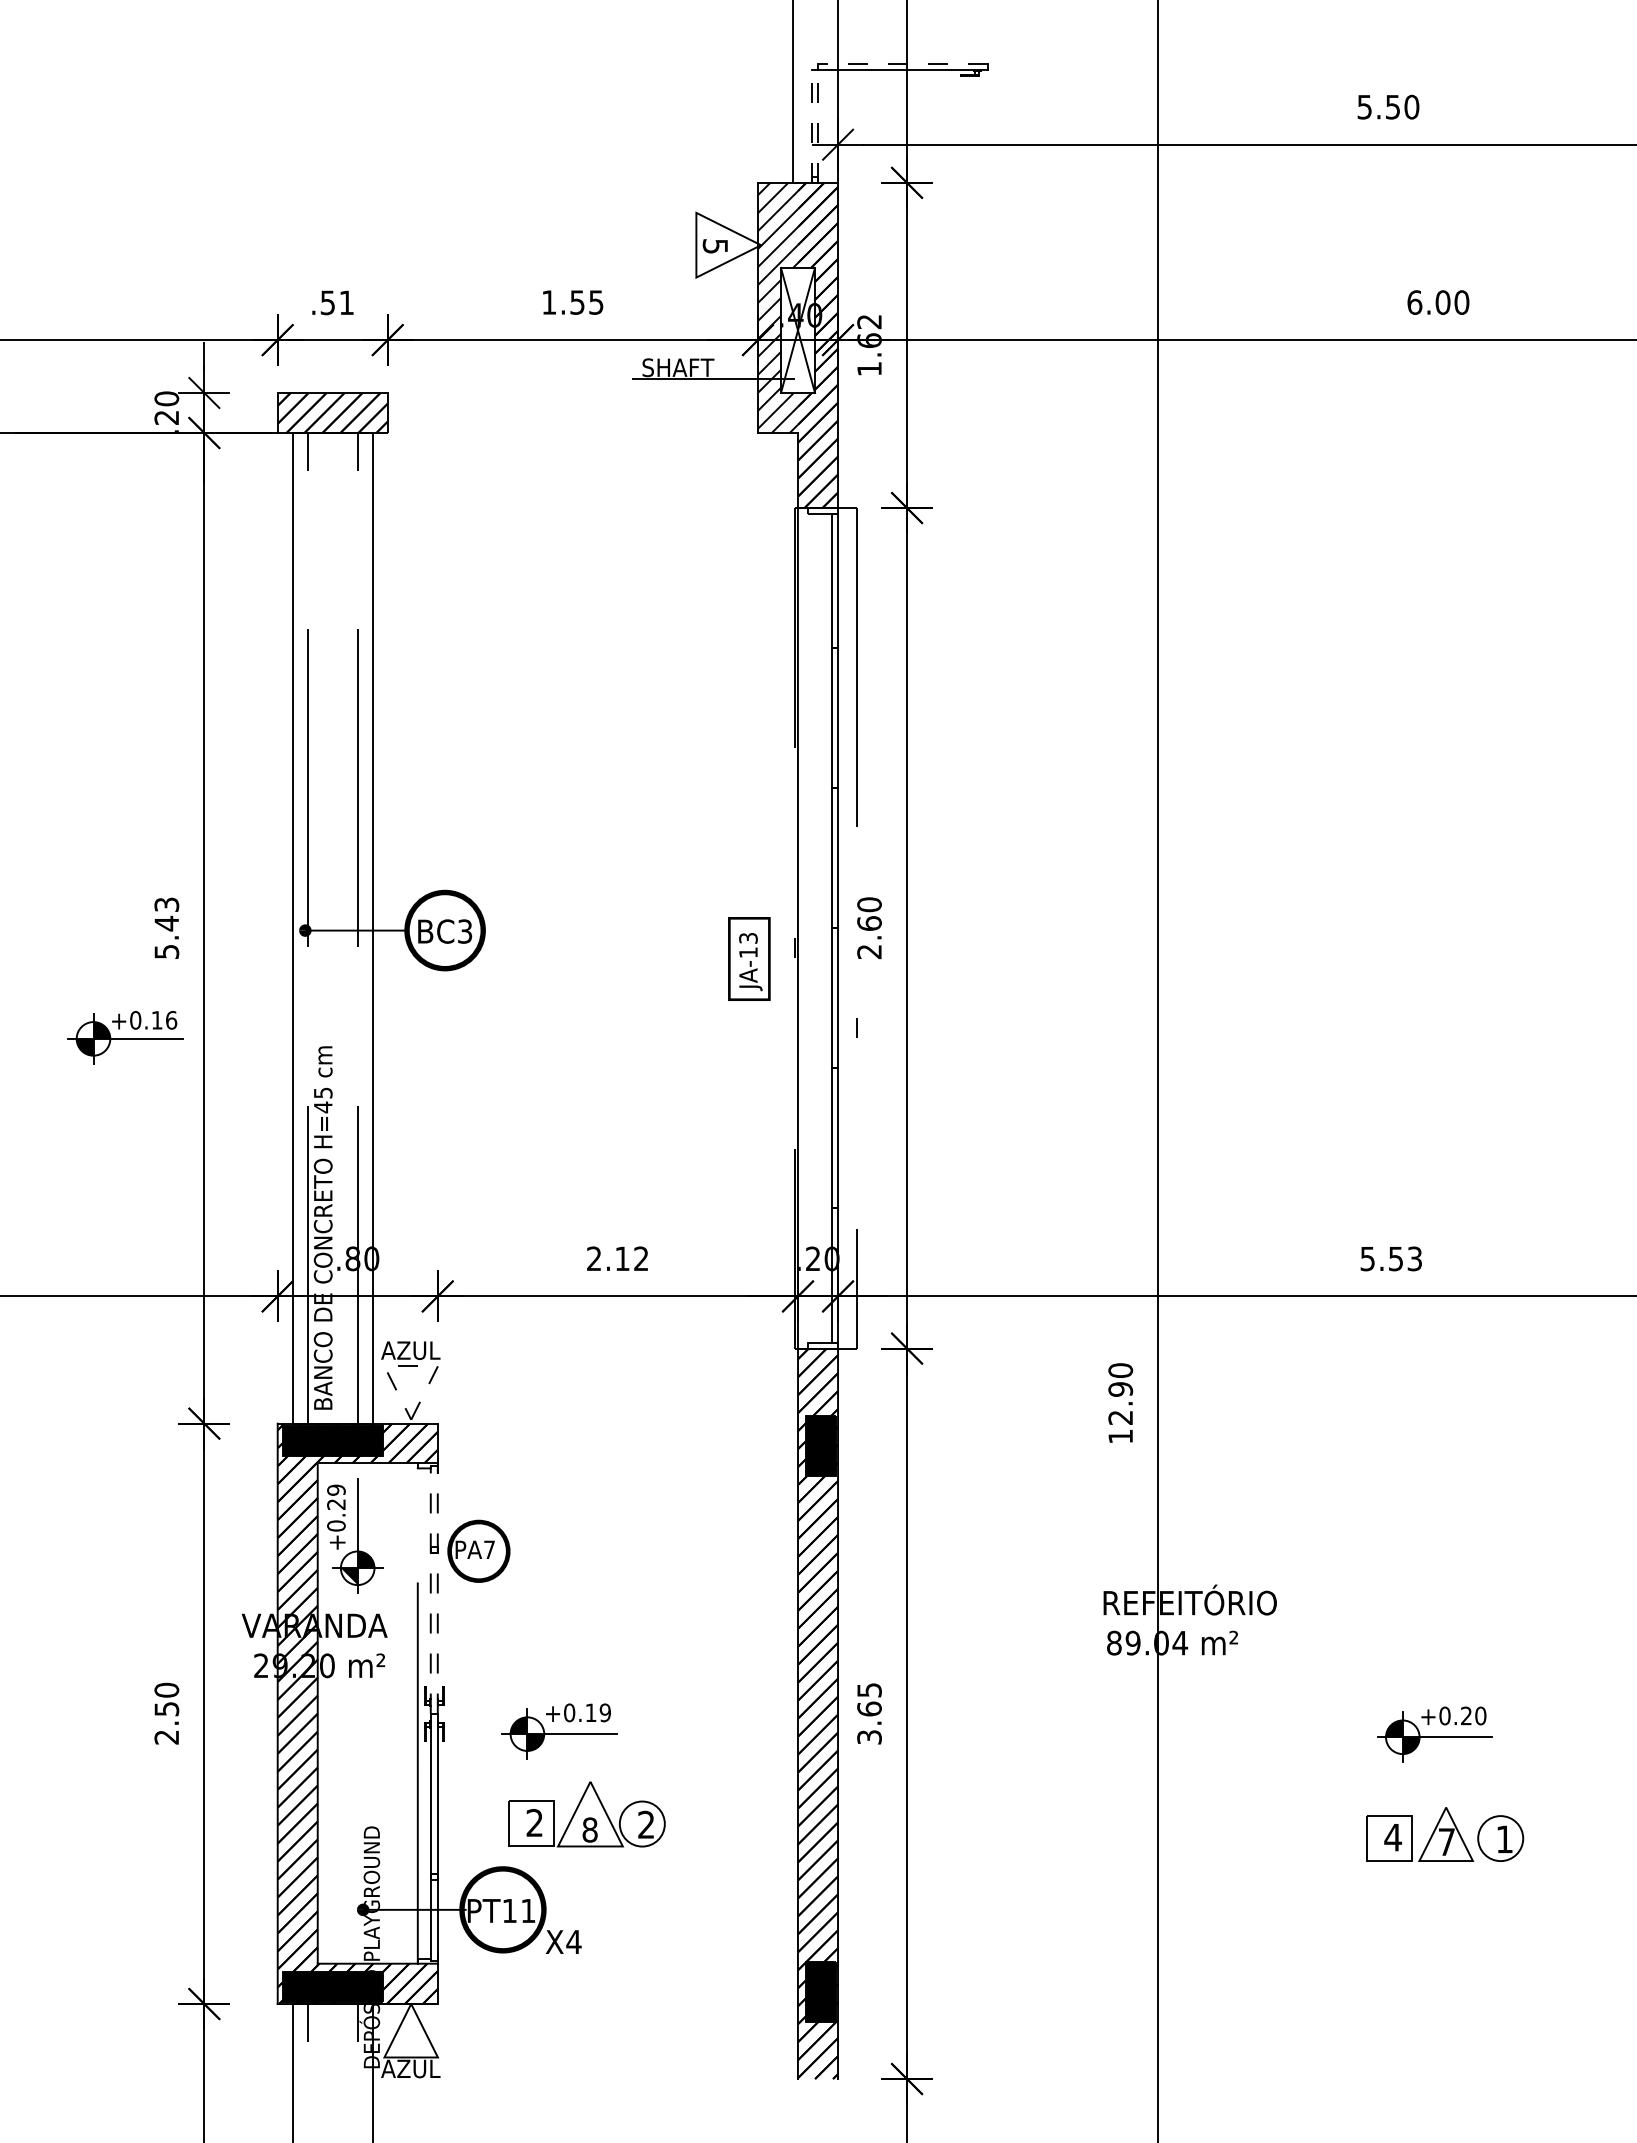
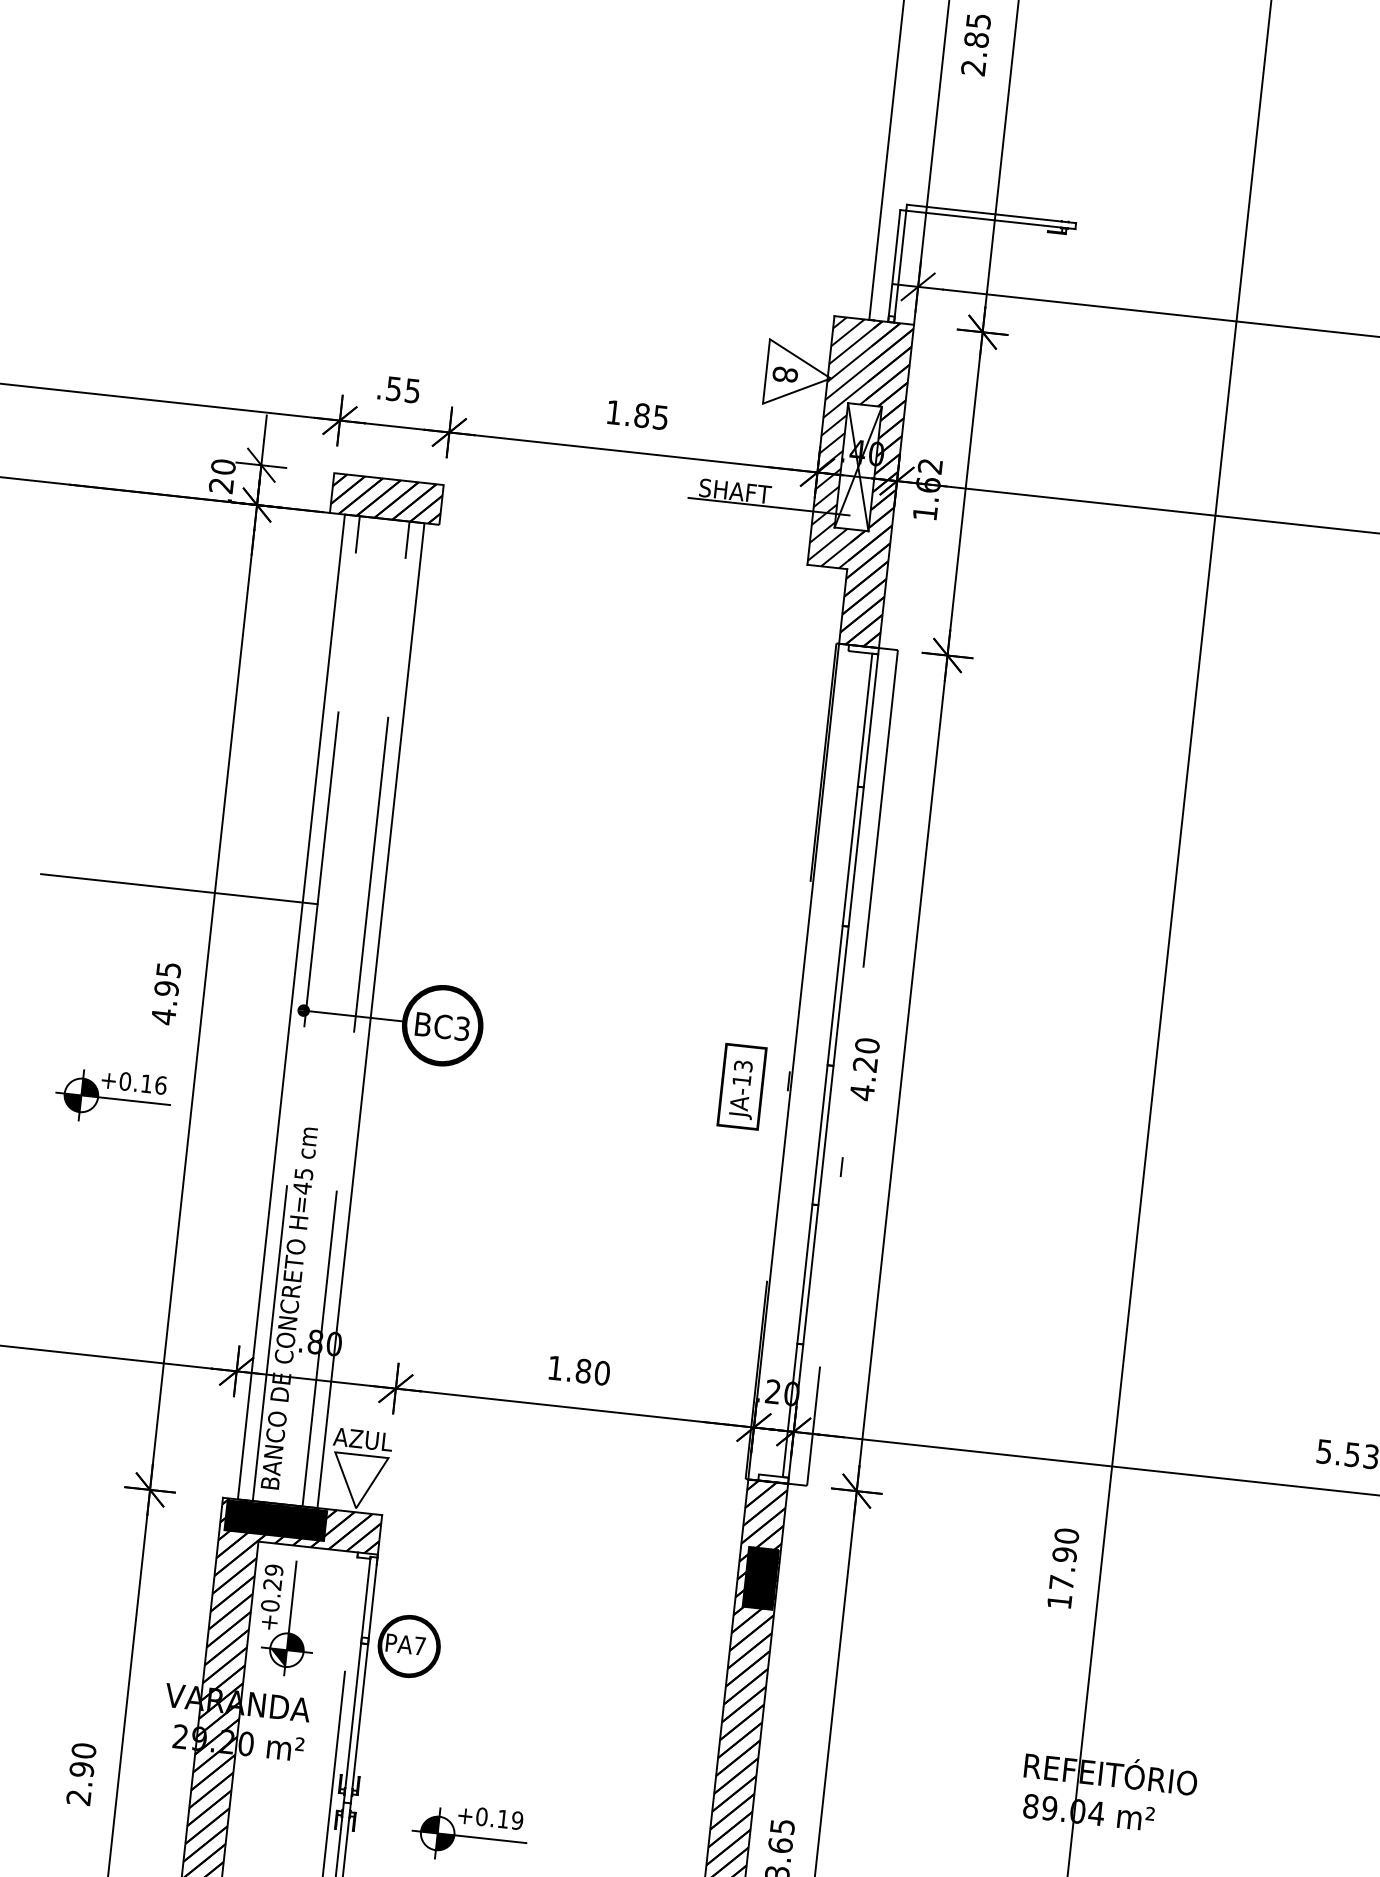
line: (902, 64) -> (990, 214), dashed -> solid
line: (812, 126) -> (894, 266), dashed -> solid
line: (818, 126) -> (900, 266), dashed -> solid
text: (715, 246) -> (785, 374), 5 -> 8
text: (346, 302) -> (412, 390), .51 -> .55
text: (577, 302) -> (642, 415), 1.55 -> 1.85
line: (168, 823) -> (179, 889), added
text: (166, 928) -> (165, 993), 5.43 -> 4.95
text: (869, 937) -> (863, 1078), 2.60 -> 4.20
text: (617, 1258) -> (578, 1370), 2.12 -> 1.80
line: (411, 1366) -> (362, 1455), dashed -> solid
text: (1120, 1417) -> (1061, 1582), 12.90 -> 17.90
line: (430, 1589) -> (356, 1679), dashed -> solid
line: (437, 1589) -> (363, 1679), dashed -> solid
text: (166, 1708) -> (81, 1768), 2.50 -> 2.90

